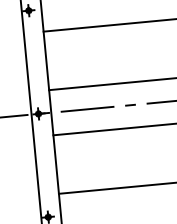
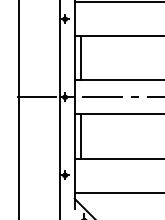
line: (55, 59) -> (81, 57), added
line: (65, 163) -> (81, 136), added

